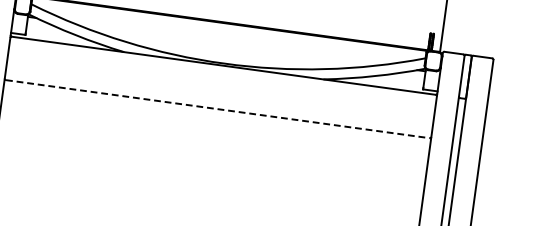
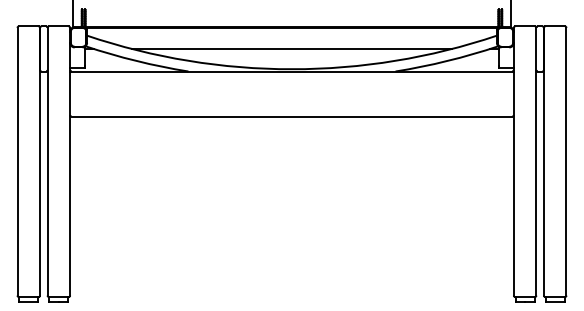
line: (226, 43) -> (291, 48), added
line: (218, 109) -> (292, 116), dashed -> solid

